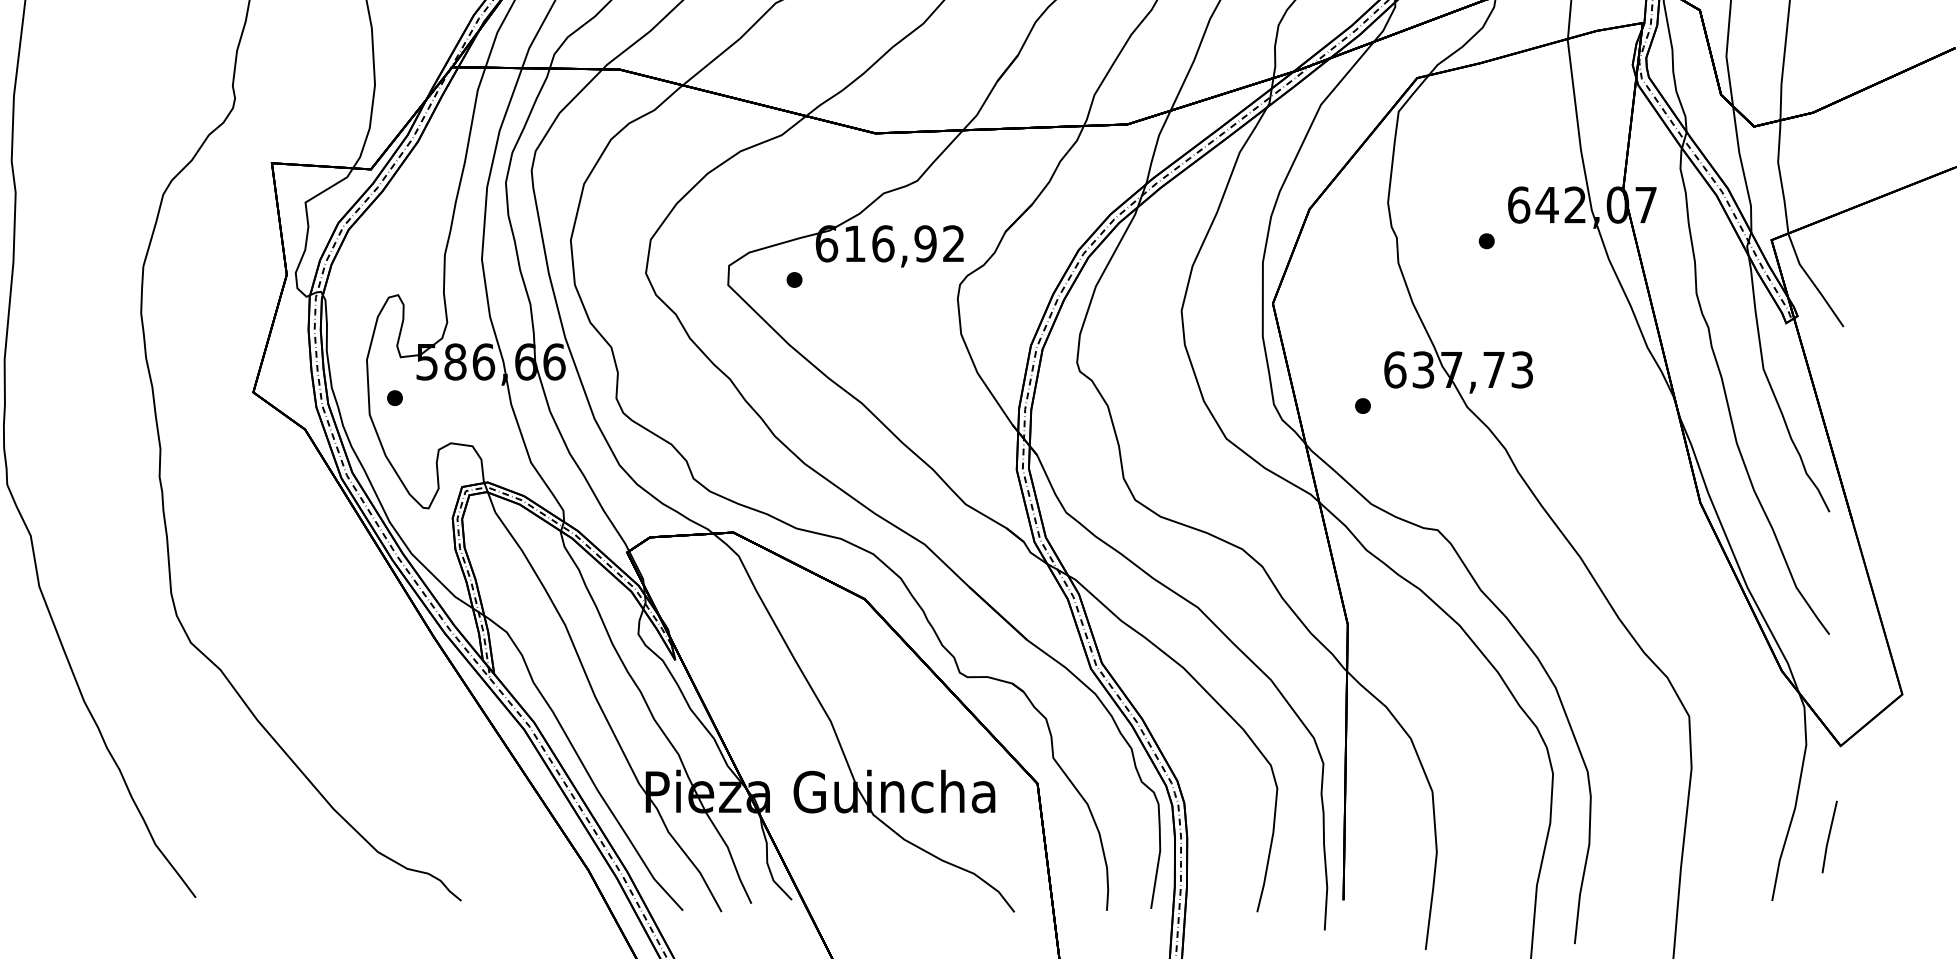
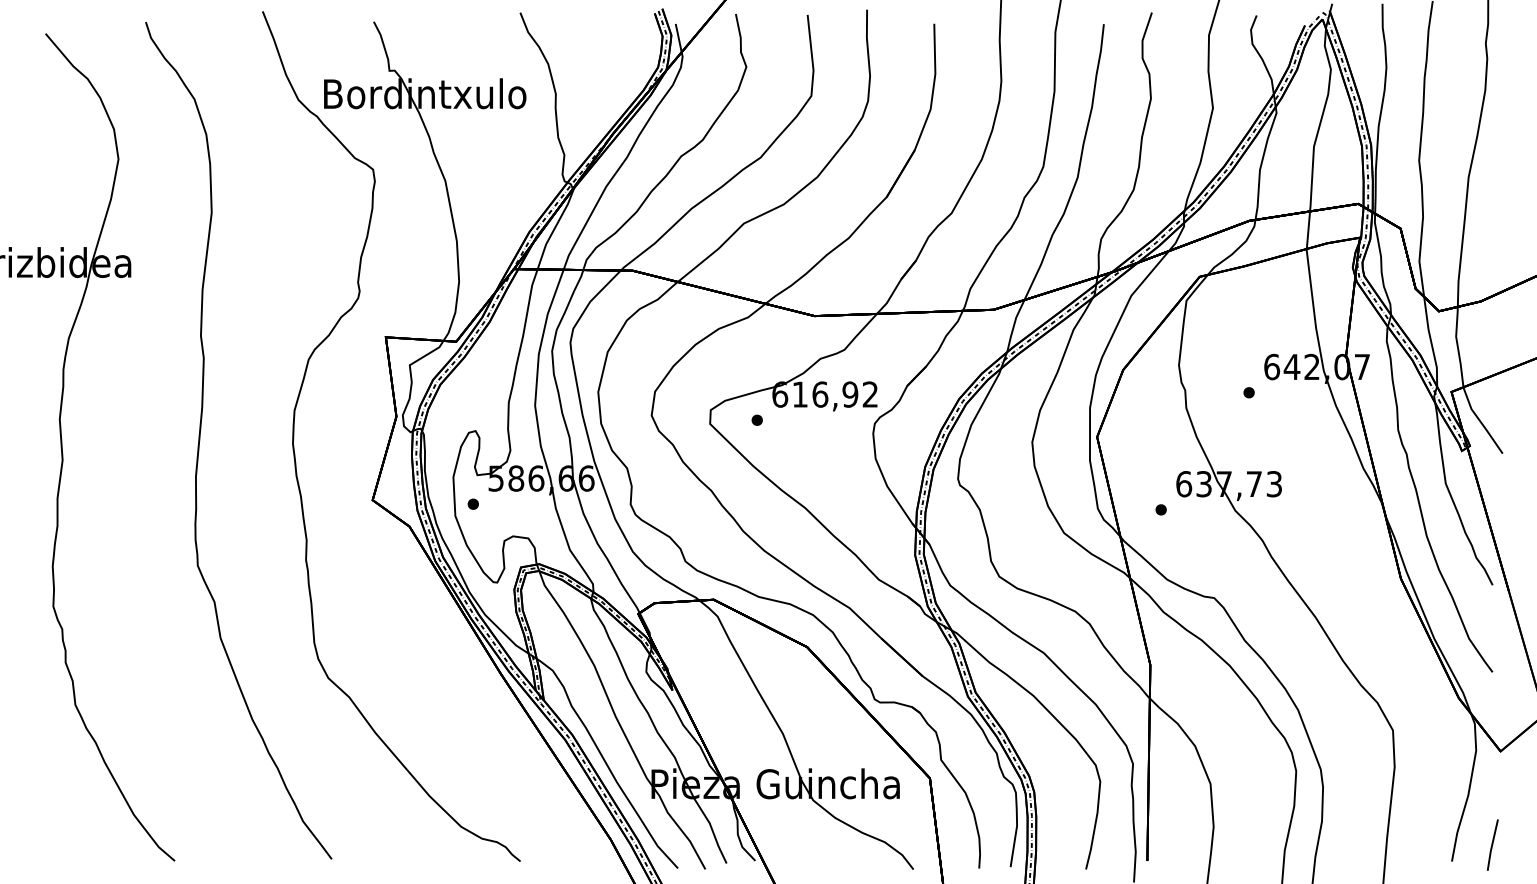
line: (1829, 836) -> (1492, 844), moved

